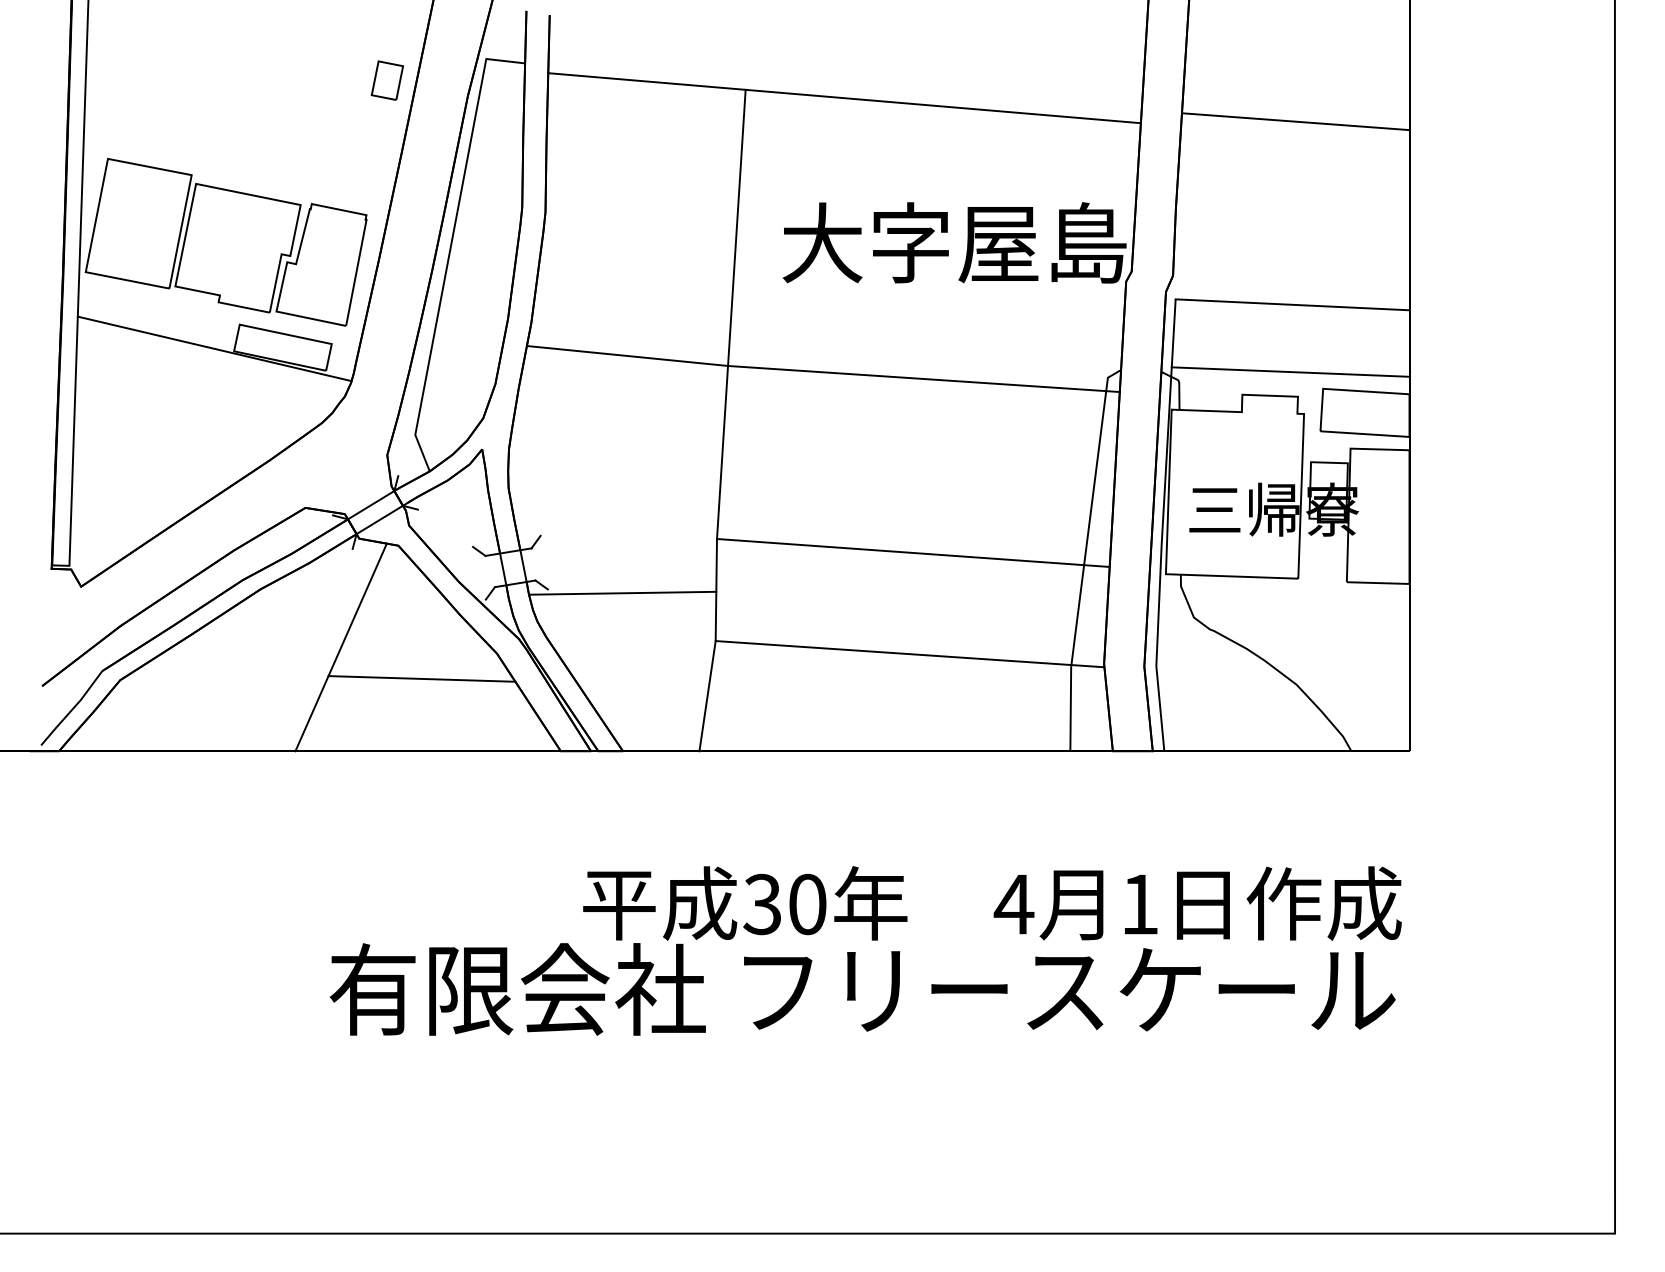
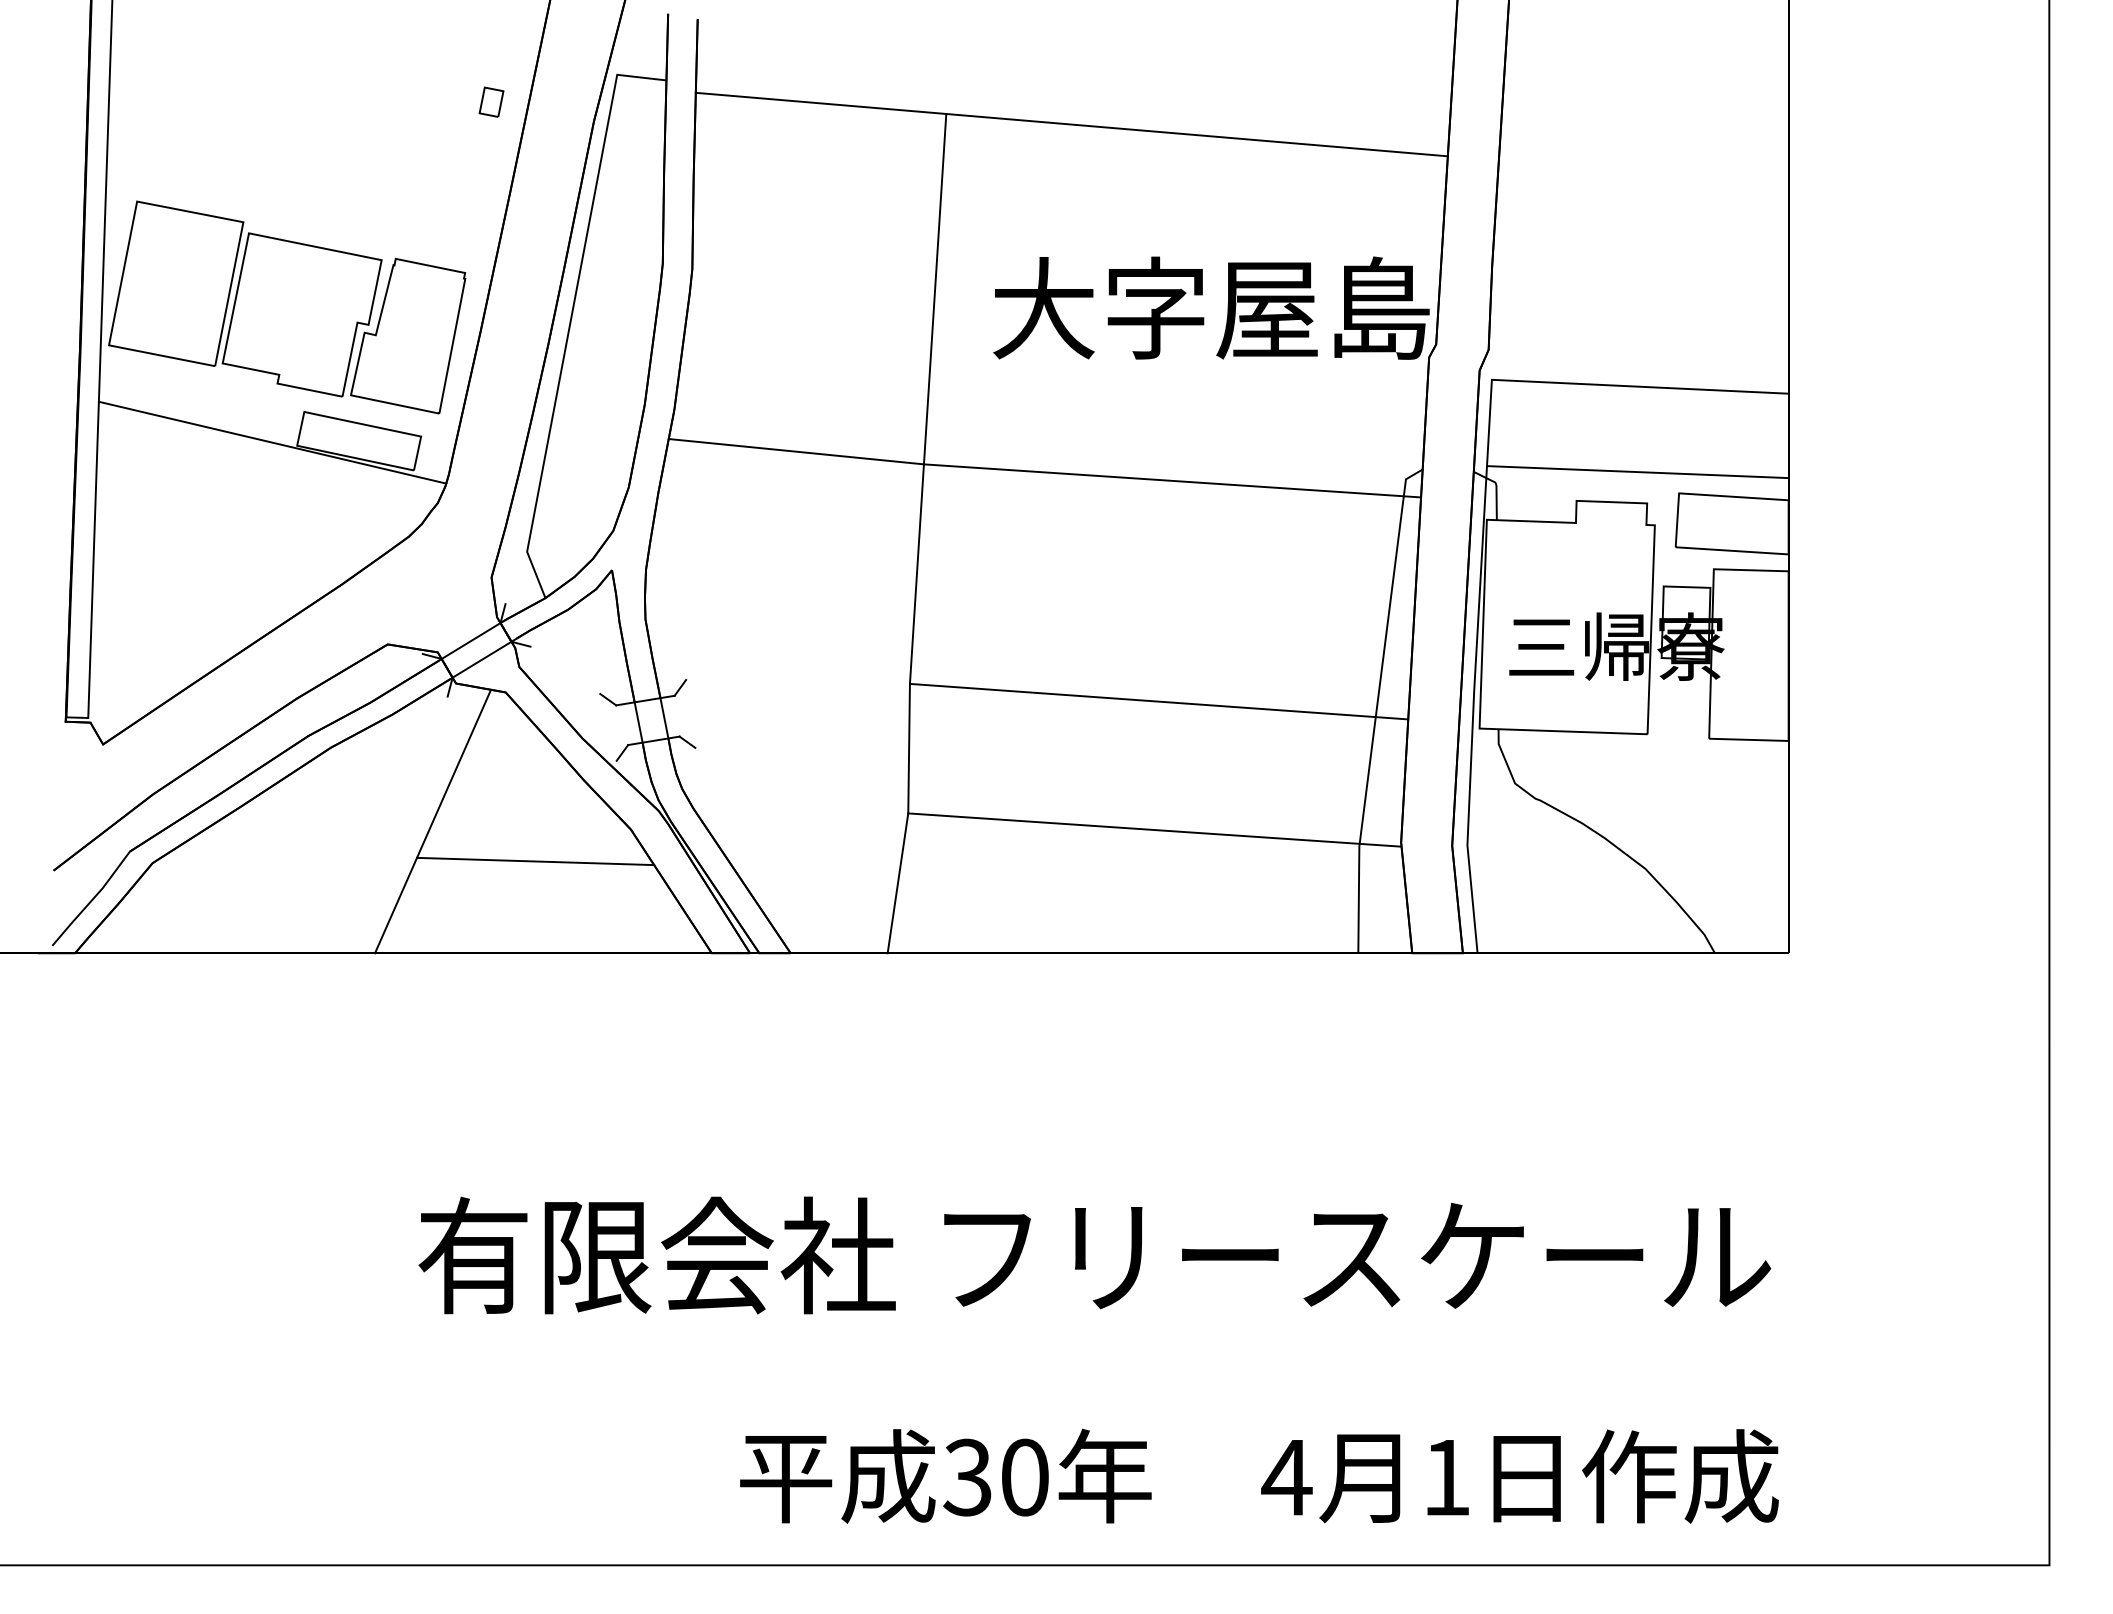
part: (386, 80) -> (490, 102), size x0.6
line: (1295, 121) -> (1644, 154), removed
line: (622, 592) -> (790, 751), removed
text: (992, 903) -> (1259, 1476), moved

